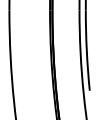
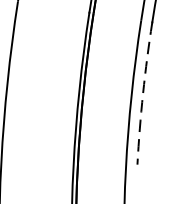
arc: (86, 50) -> (142, 92), solid -> dashed

